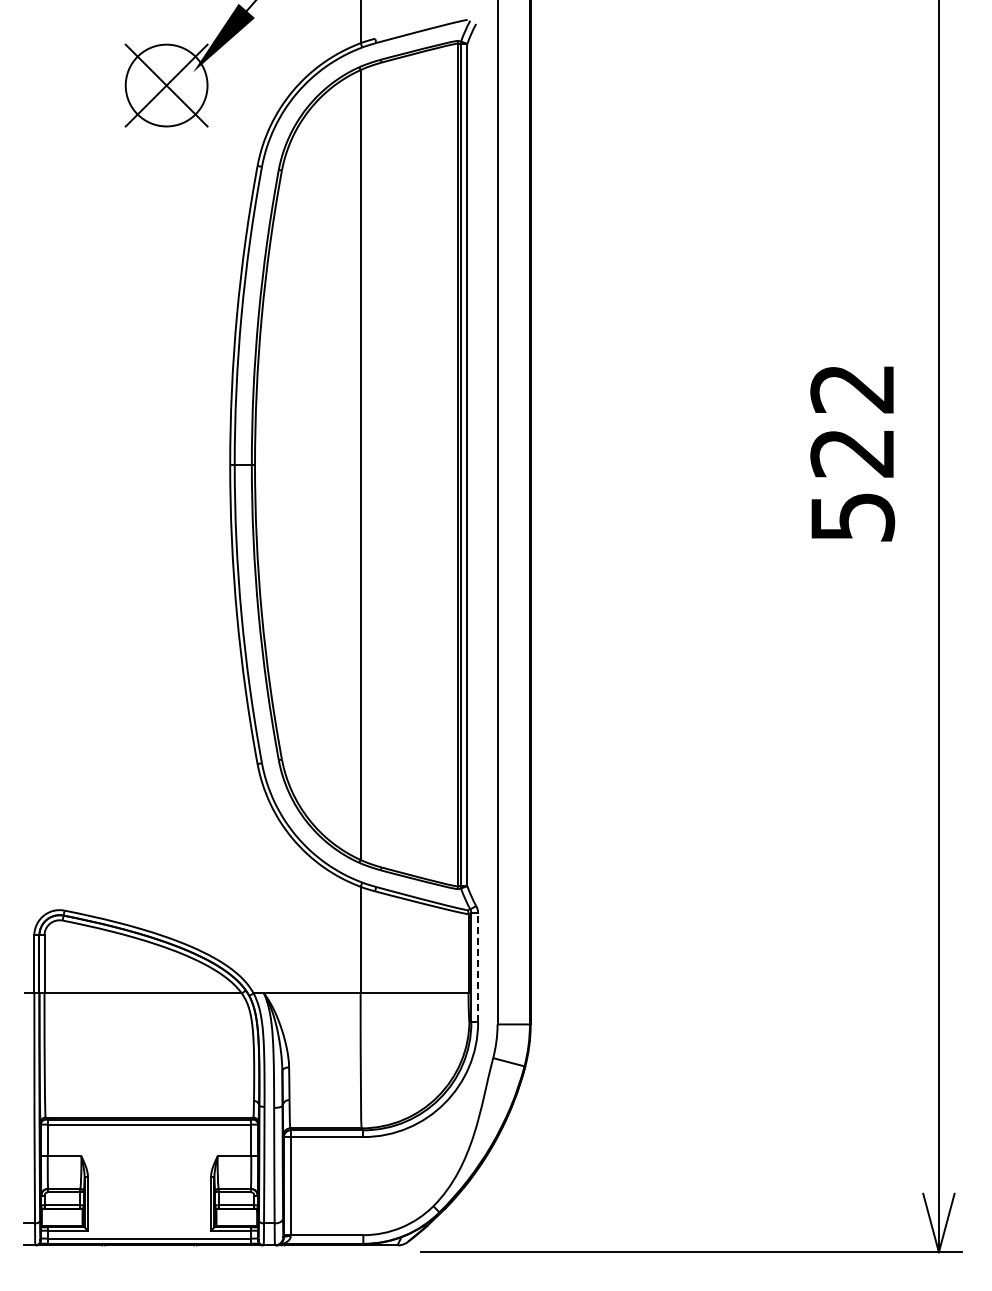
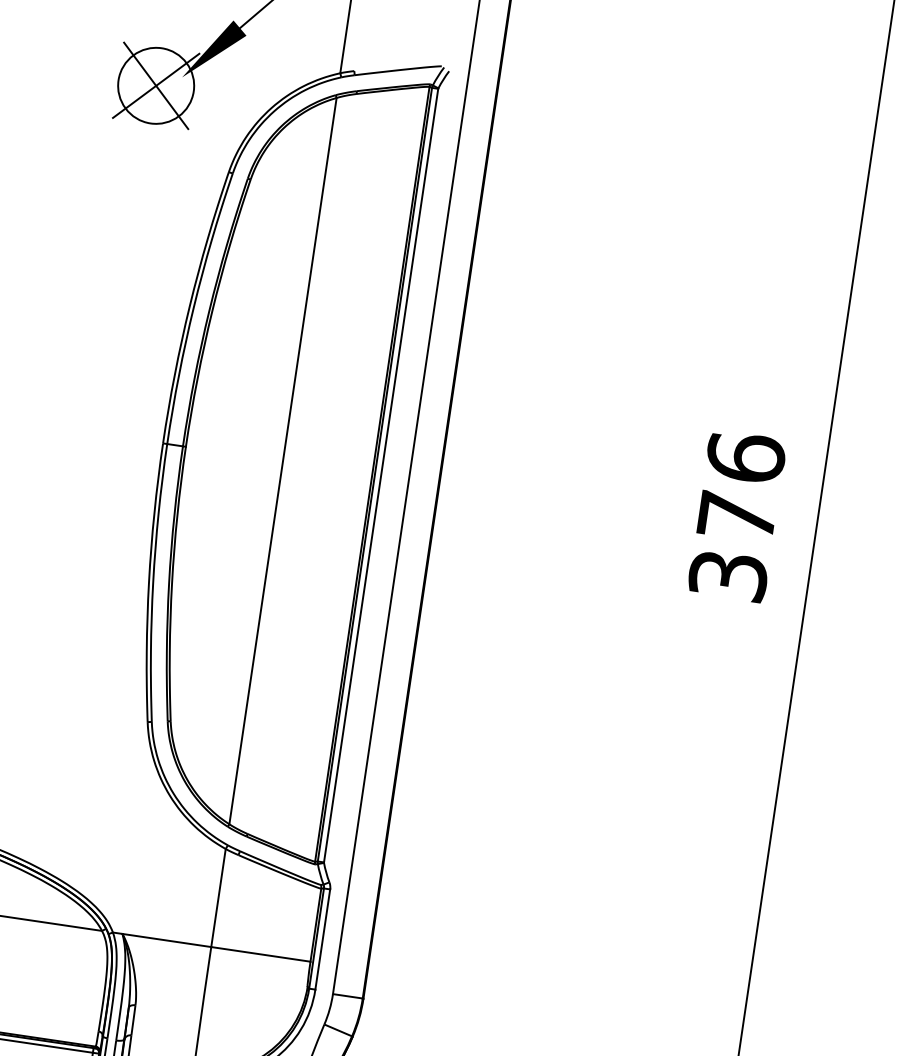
text: (852, 451) -> (737, 515), 522 -> 376
line: (478, 967) -> (323, 939), dashed -> solid

